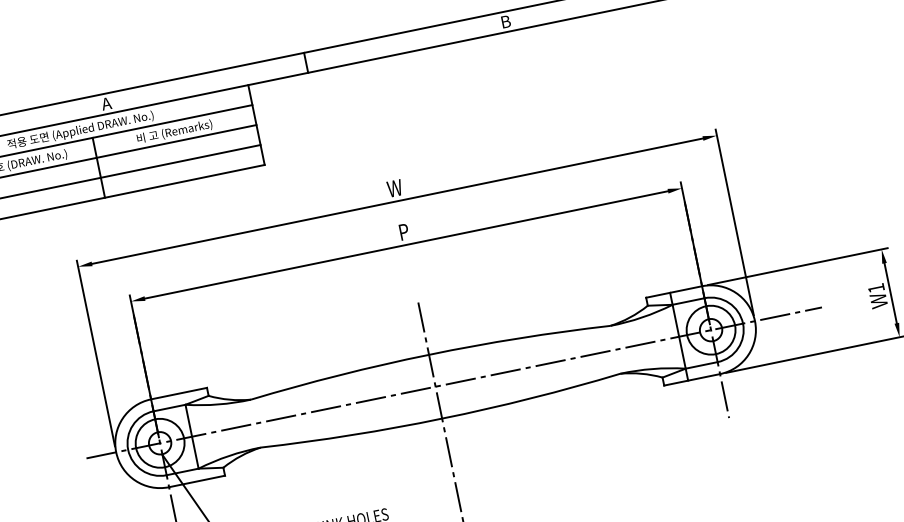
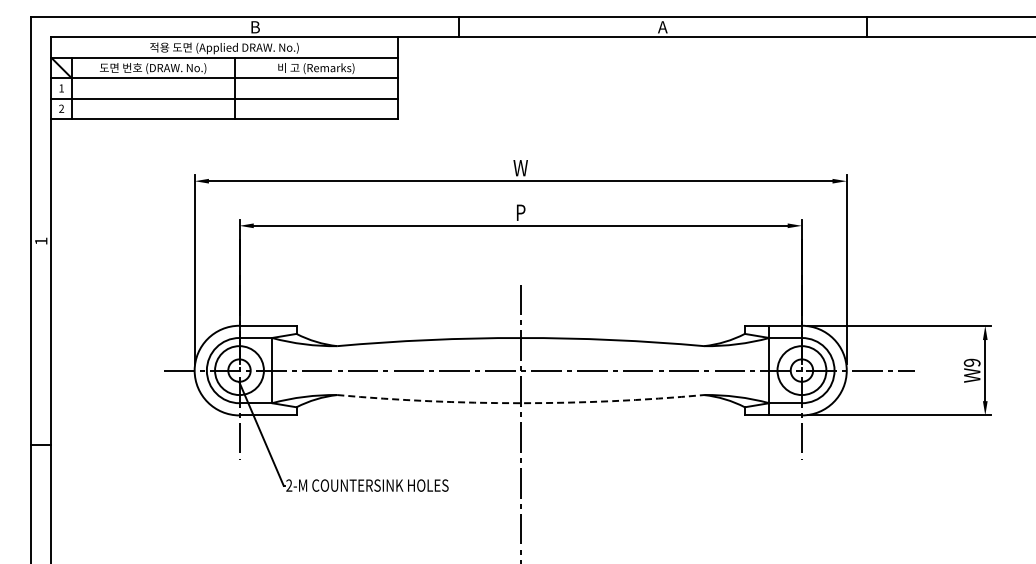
text: (505, 22) -> (662, 27), B -> A
text: (105, 104) -> (254, 27), A -> B
text: (875, 288) -> (971, 362), W1 -> W9
arc: (442, 419) -> (520, 403), solid -> dashed

